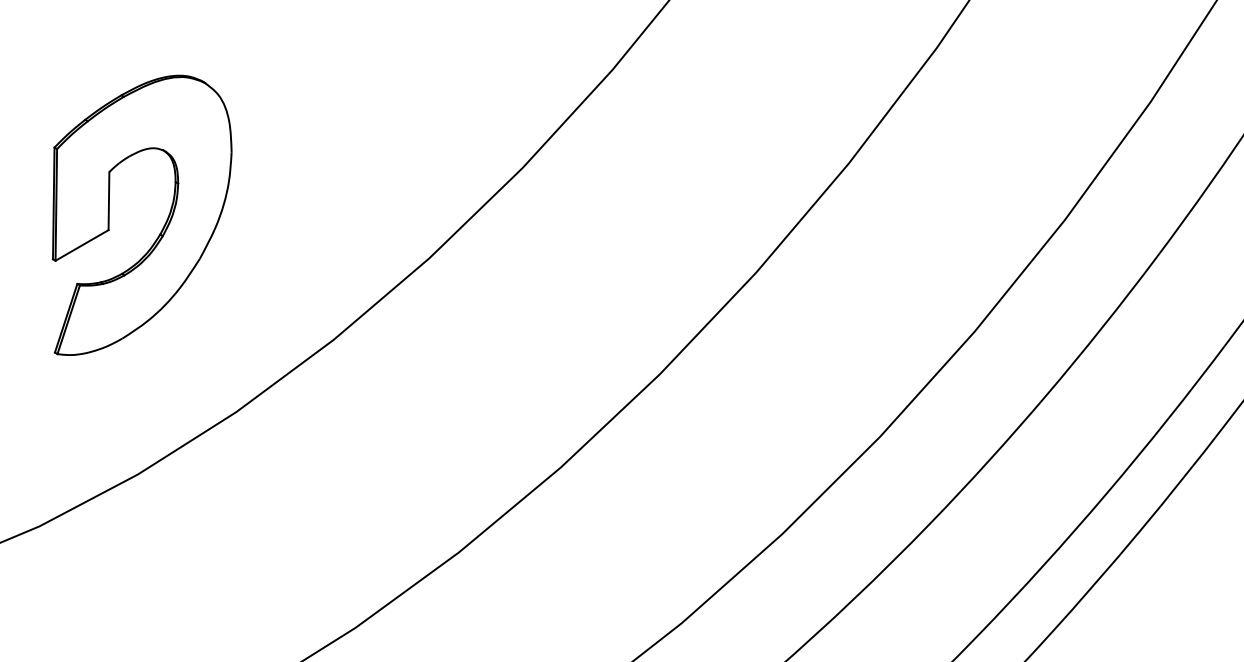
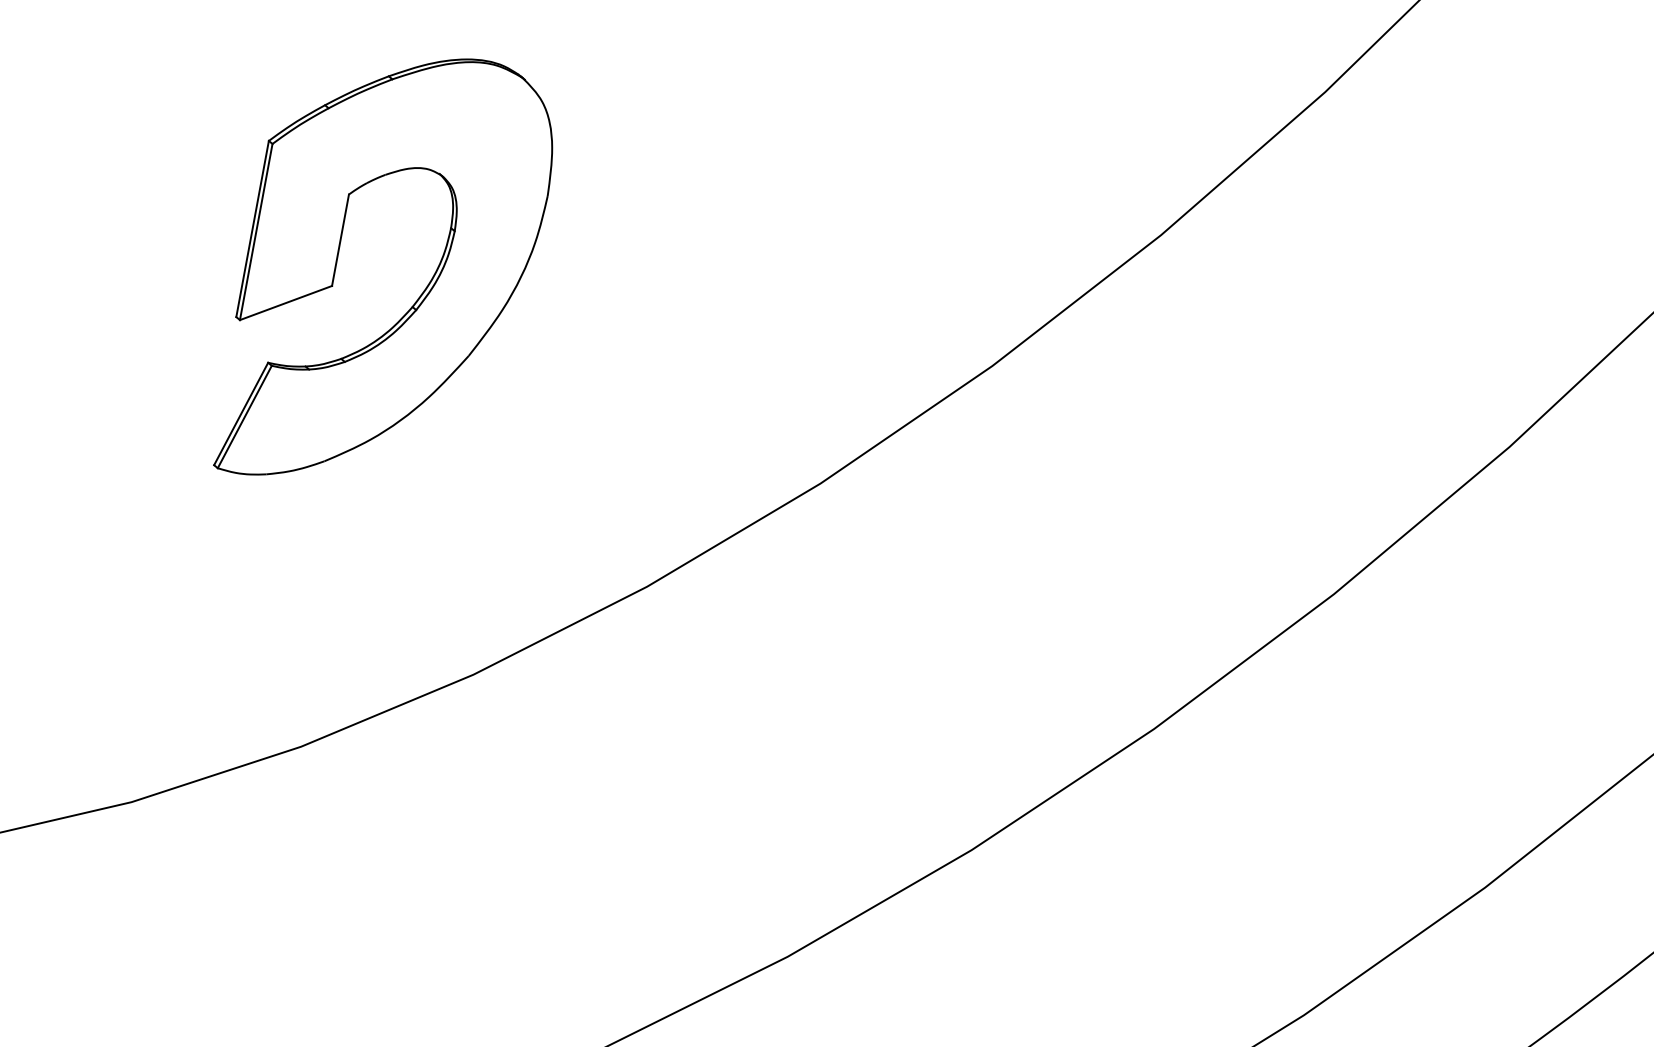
part: (163, 225) -> (420, 293), moved

